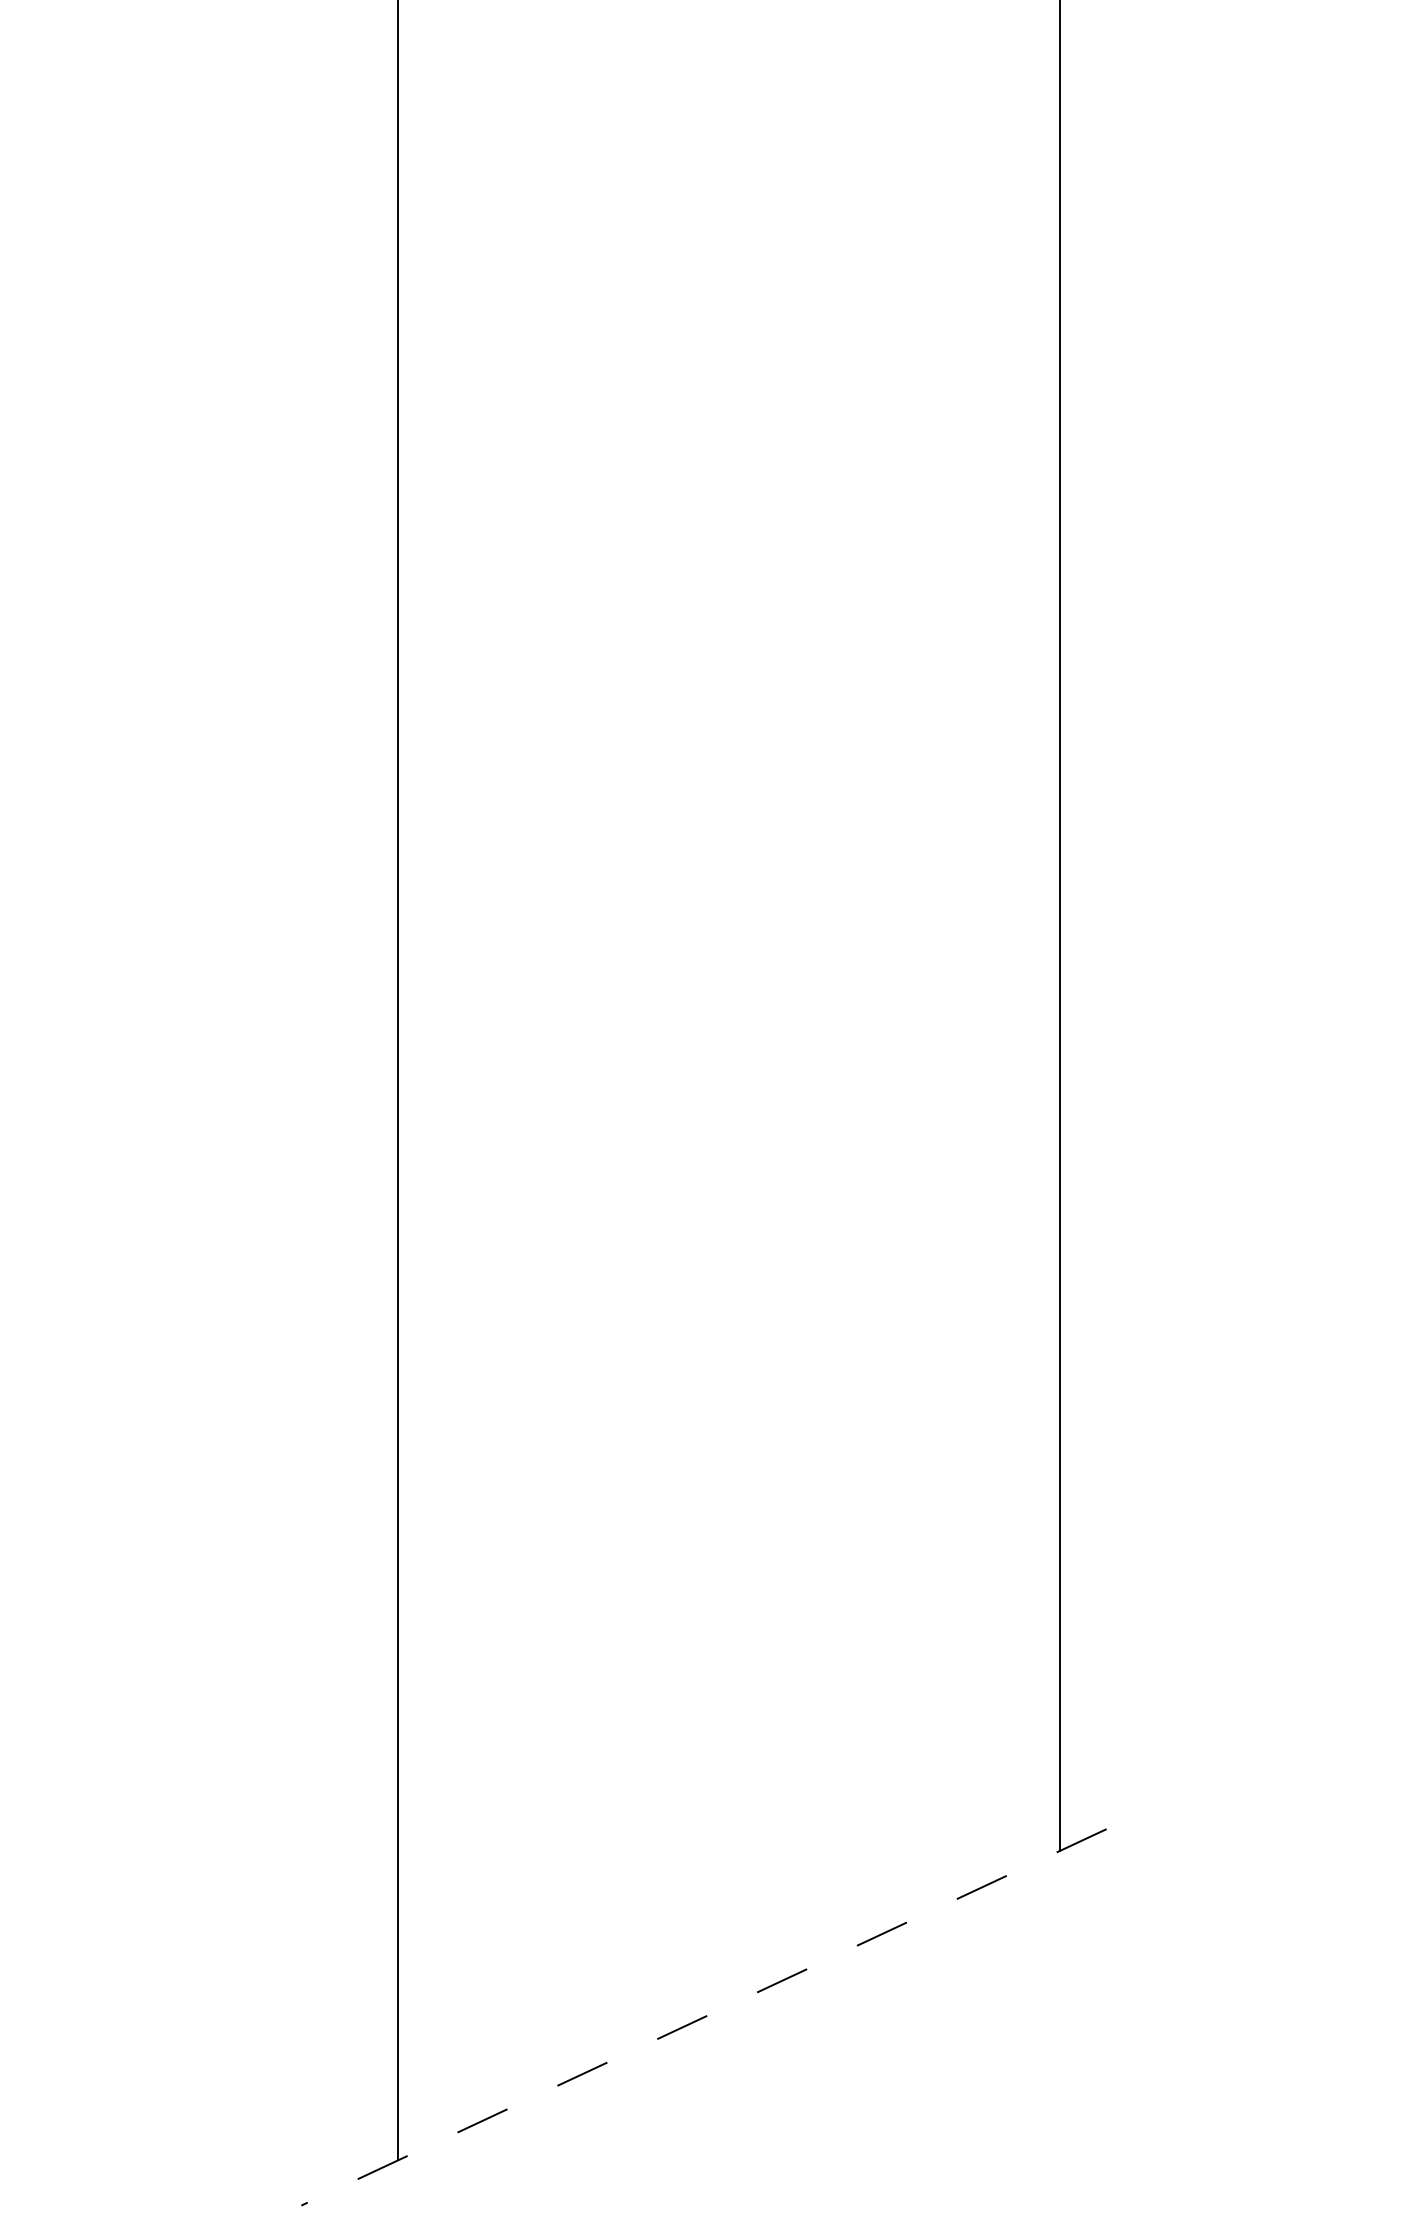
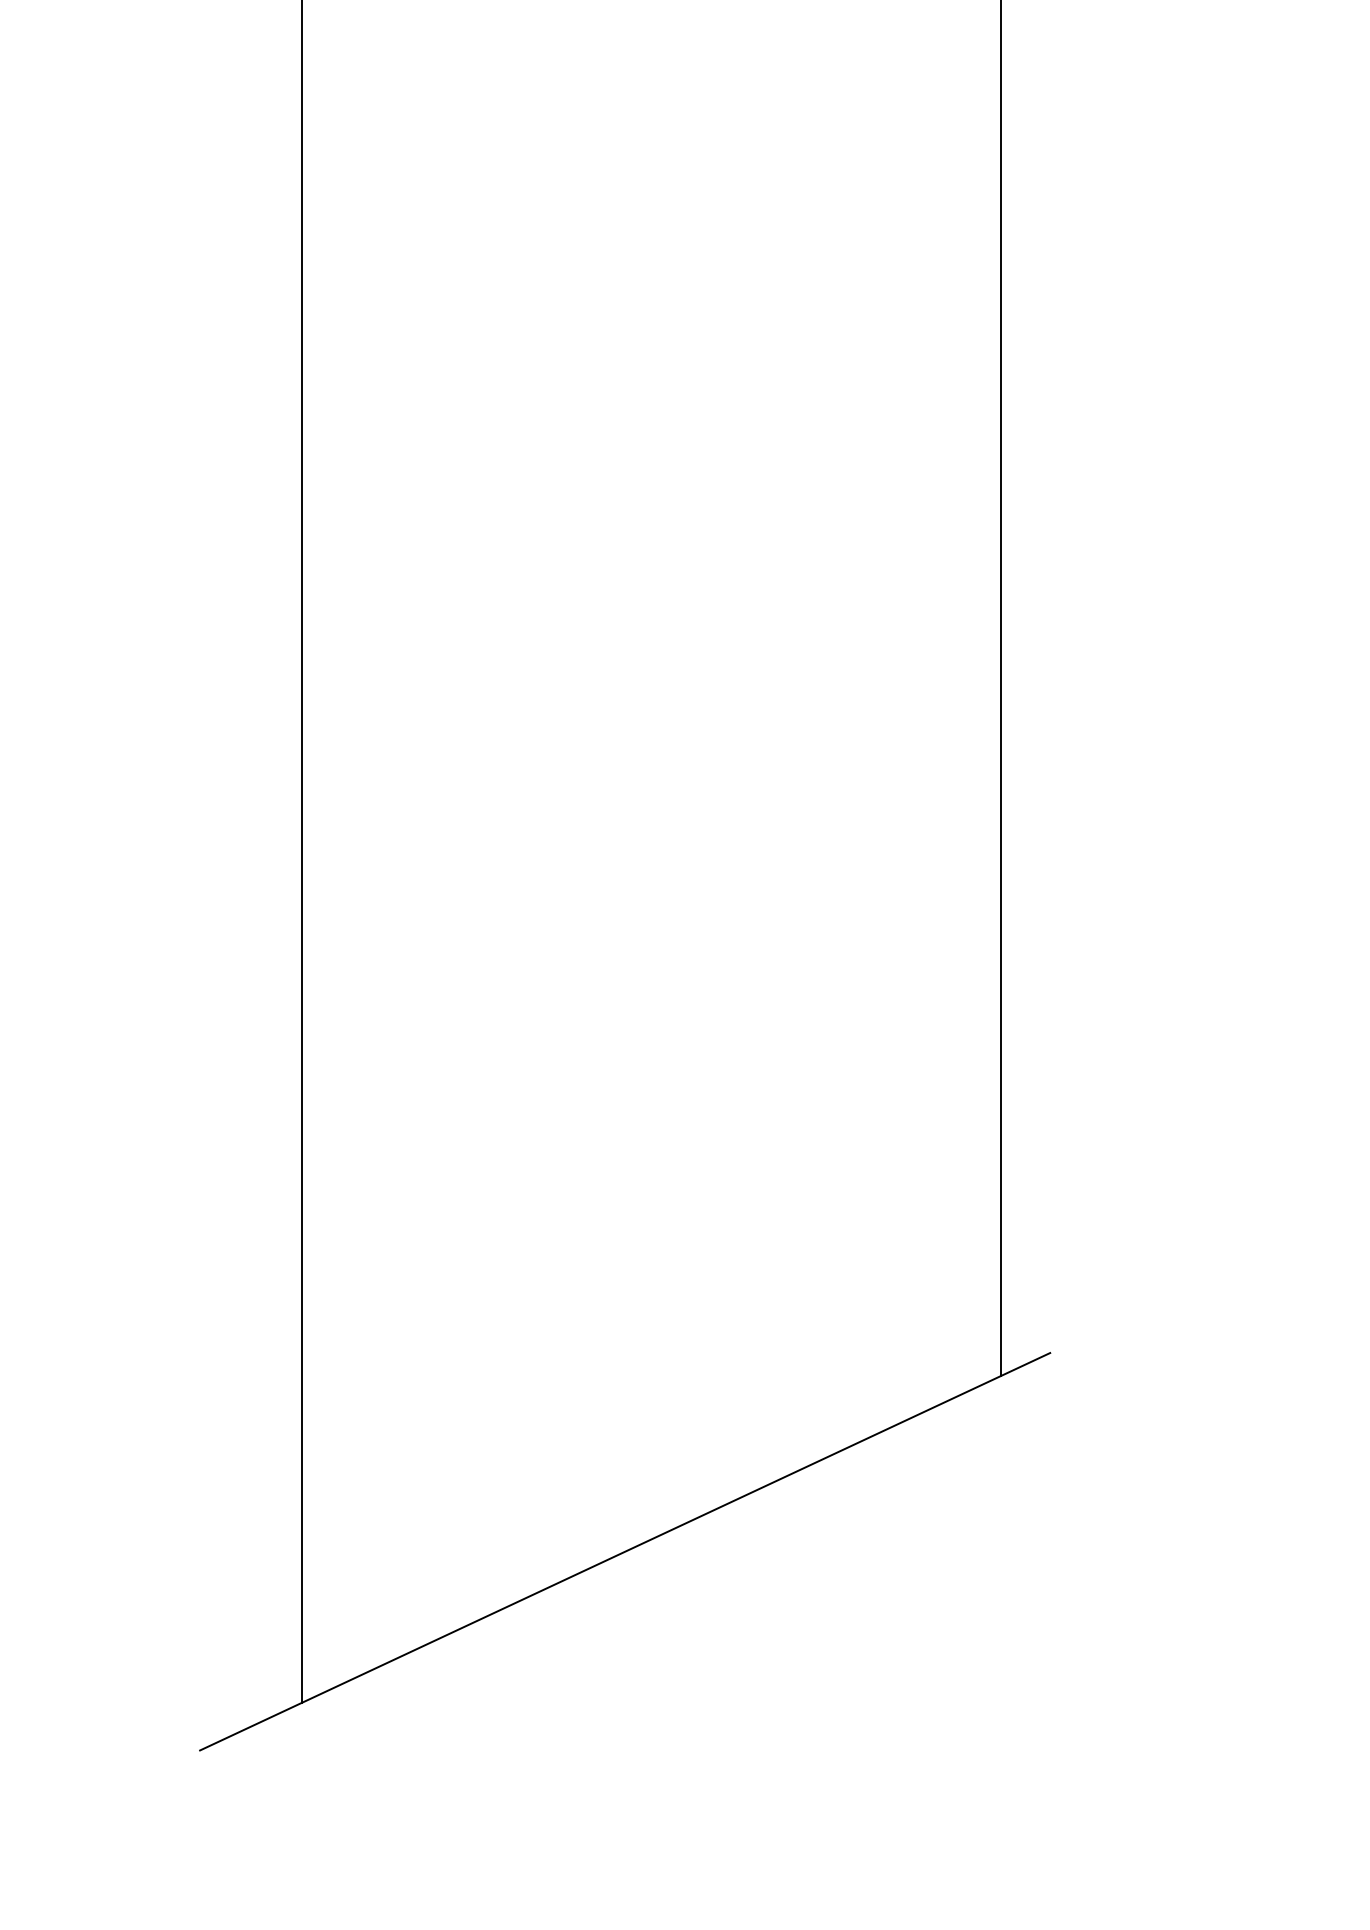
line: (703, 2017) -> (624, 1551), dashed -> solid

